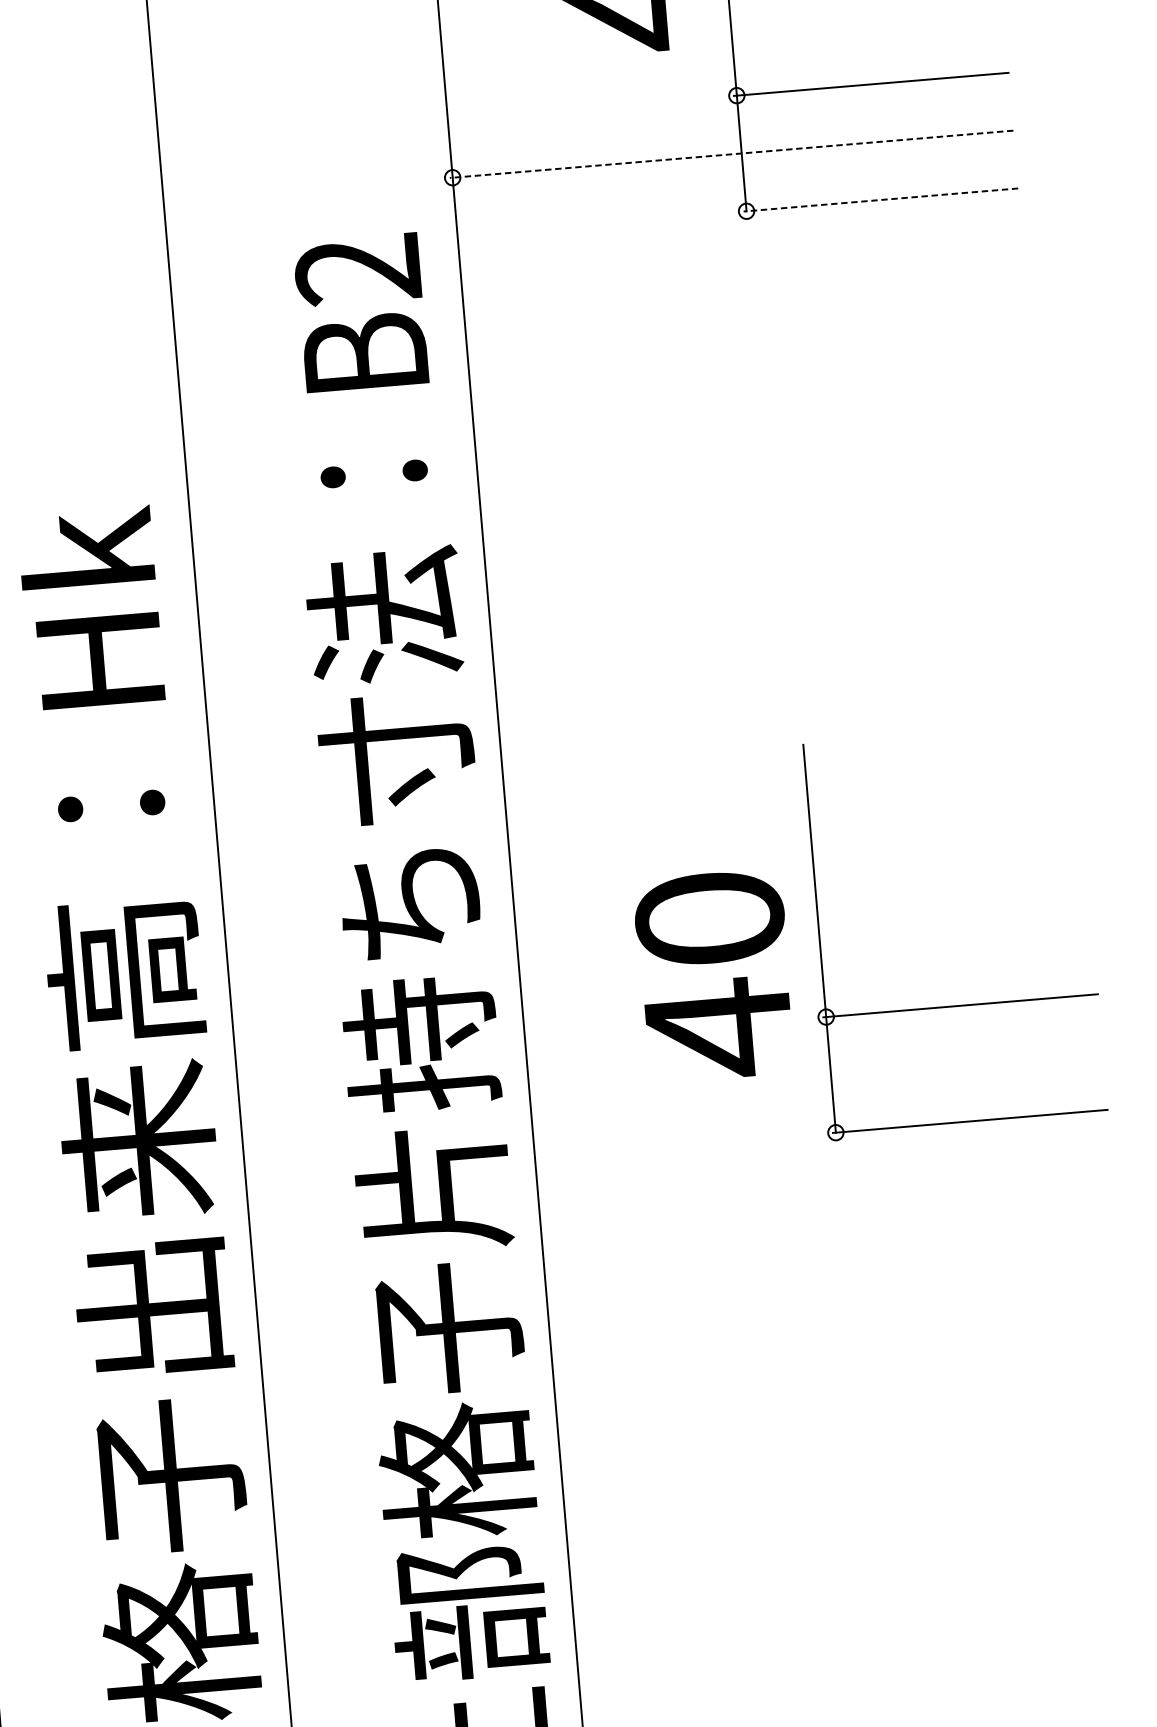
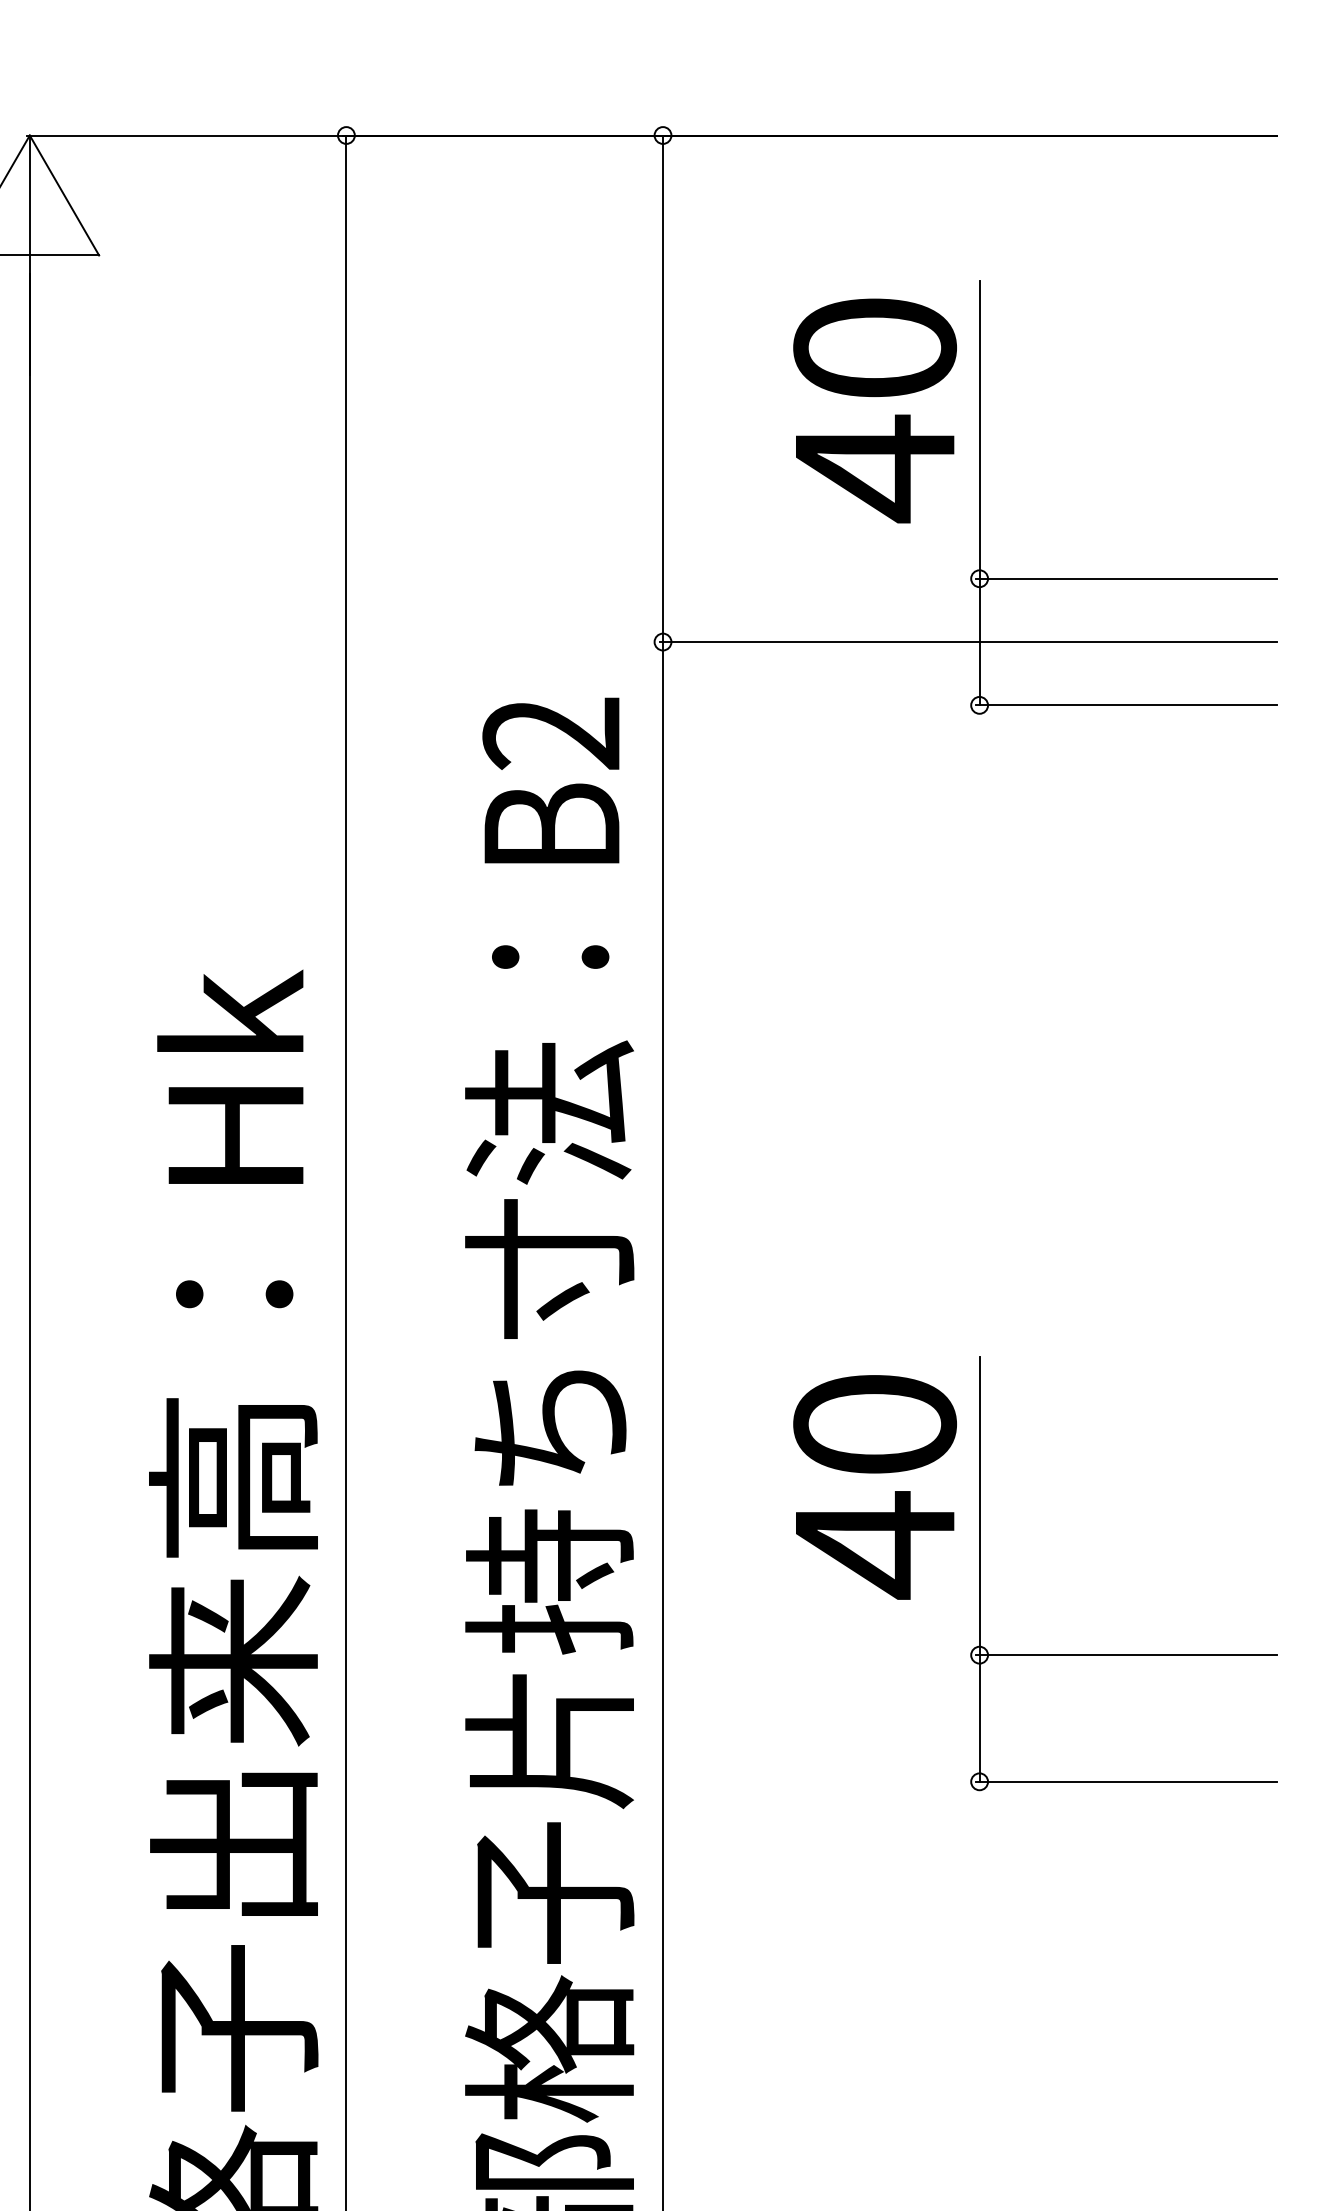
line: (731, 154) -> (968, 642), dashed -> solid
line: (880, 200) -> (1126, 705), dashed -> solid
text: (714, 976) -> (874, 1487), moved
part: (957, 1005) -> (1123, 1654), moved

